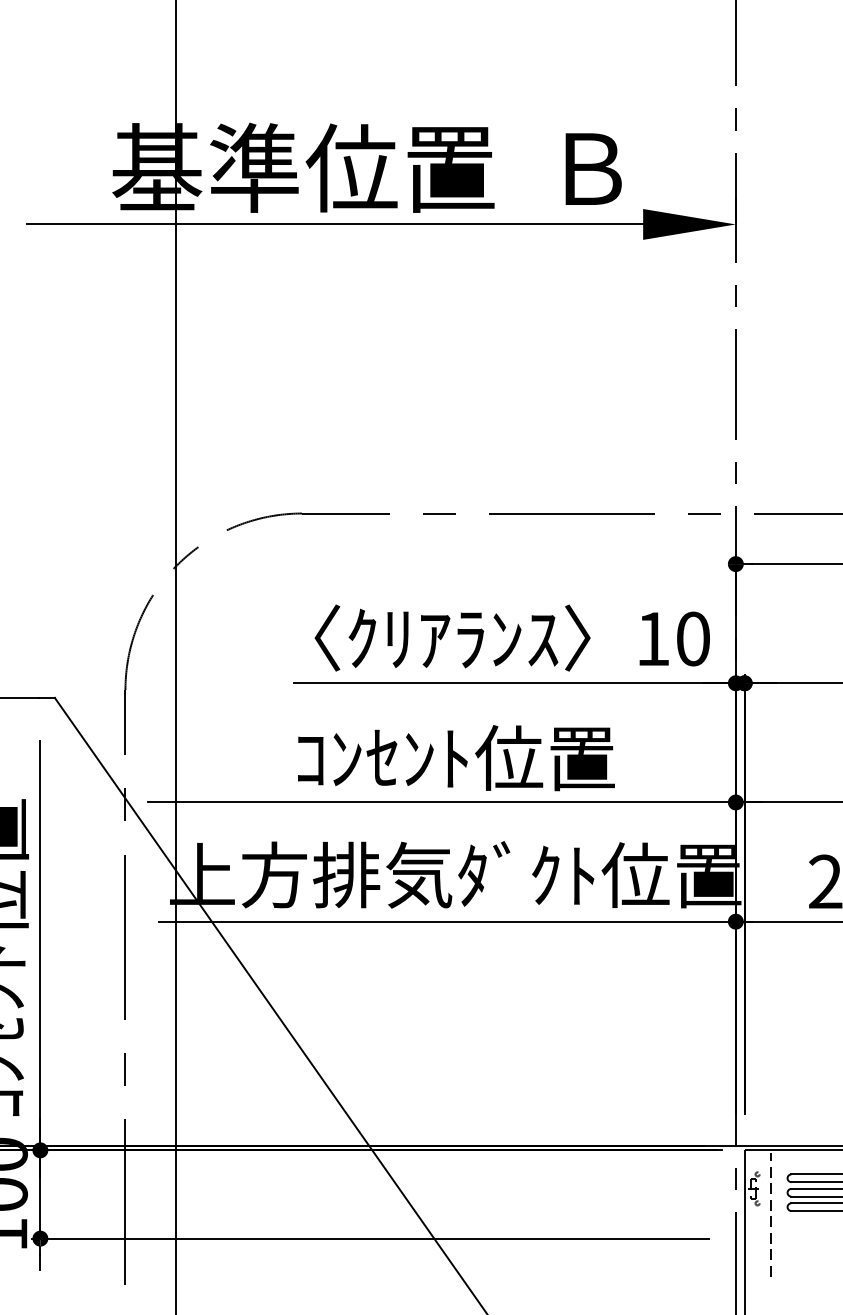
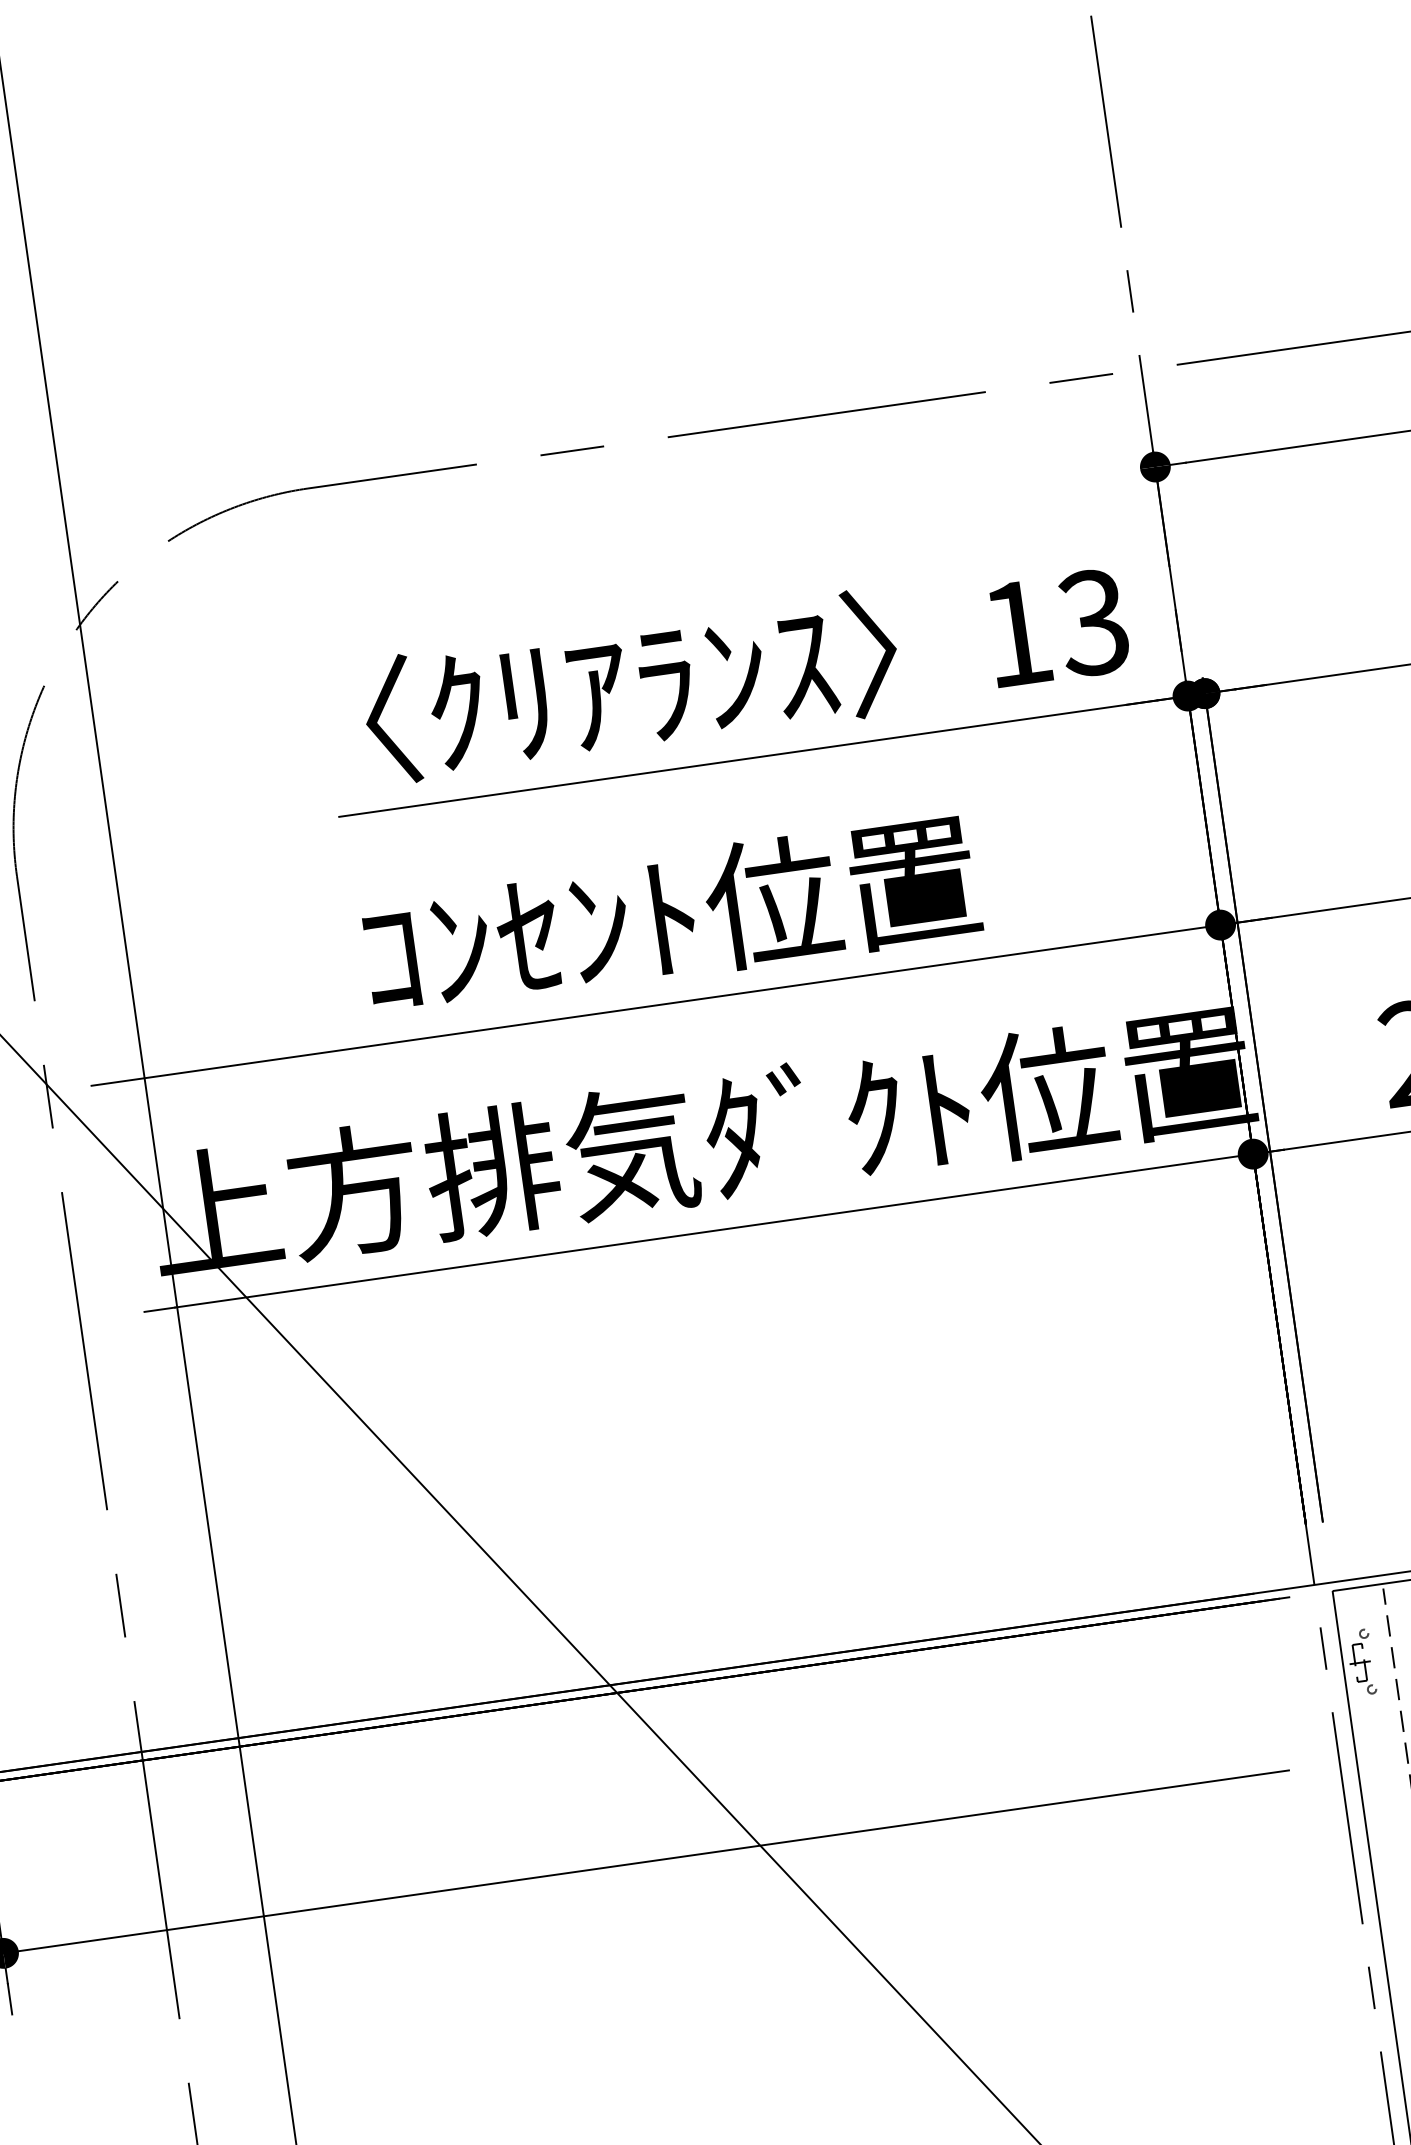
text: (692, 638) -> (1092, 621), 10 -> 13

